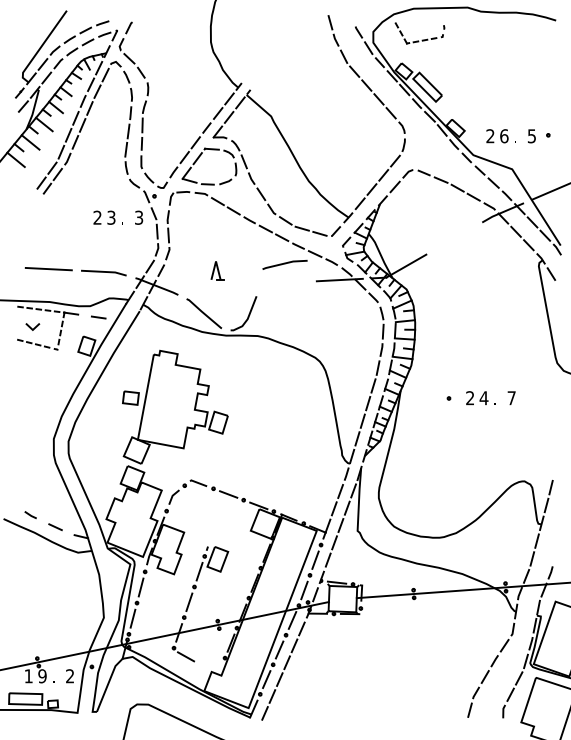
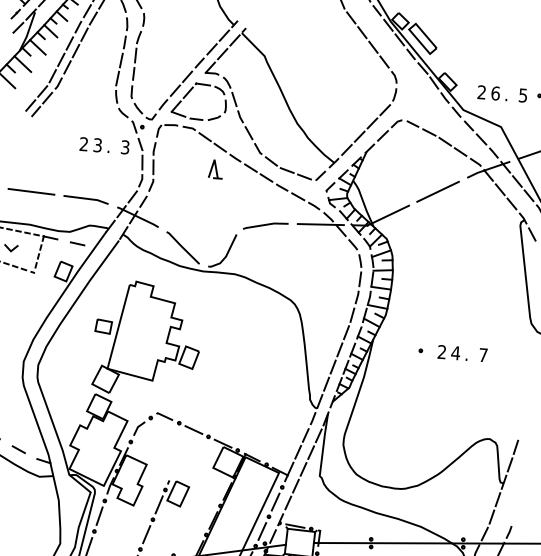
line: (454, 238) -> (438, 191), added
line: (284, 264) -> (265, 225), moved
part: (217, 270) -> (215, 168), moved

